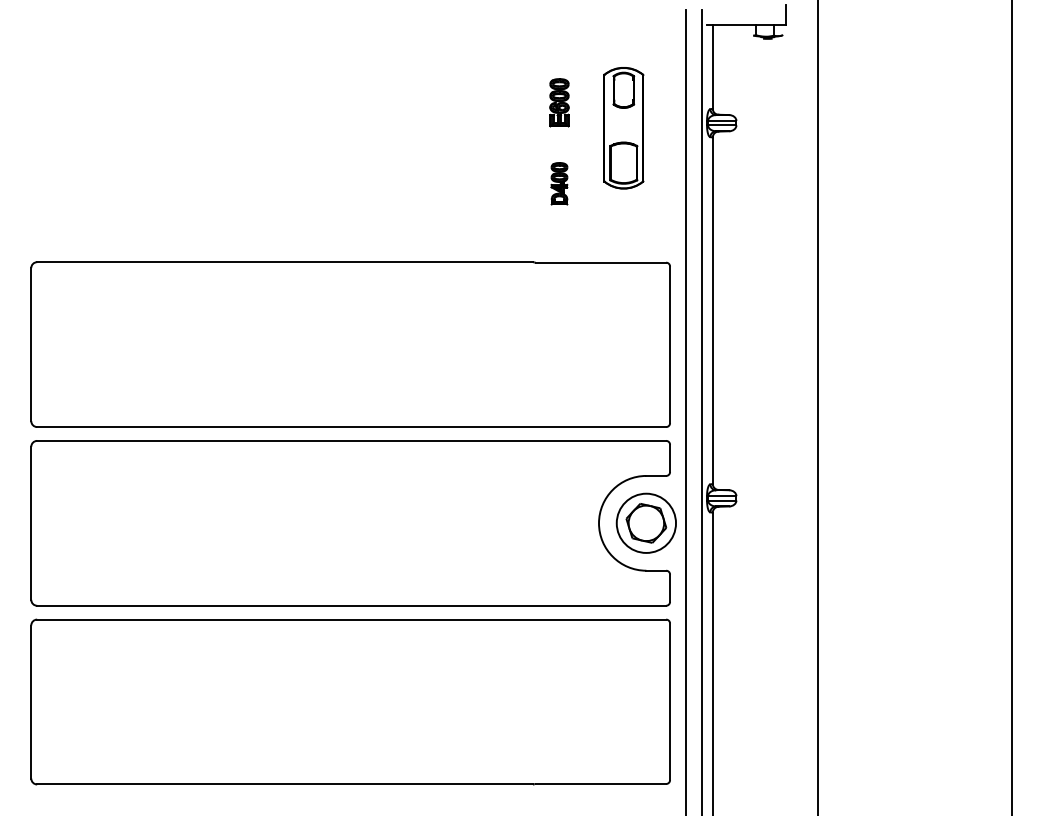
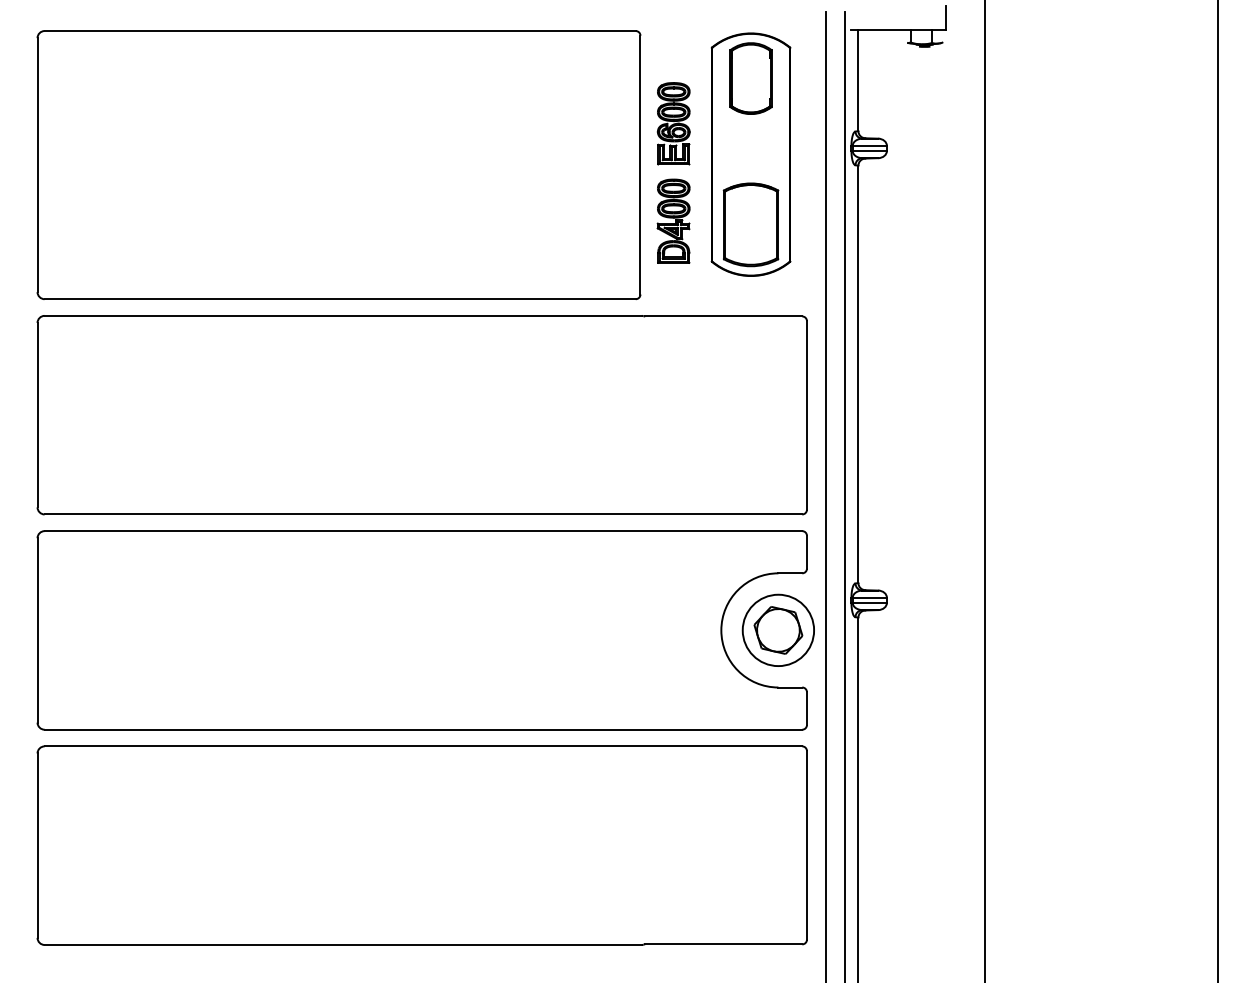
part: (559, 102) -> (673, 123), size x1.43
part: (623, 127) -> (750, 153), size x1.67
part: (281, 136) -> (338, 164), added
part: (559, 183) -> (673, 221), size x1.67

